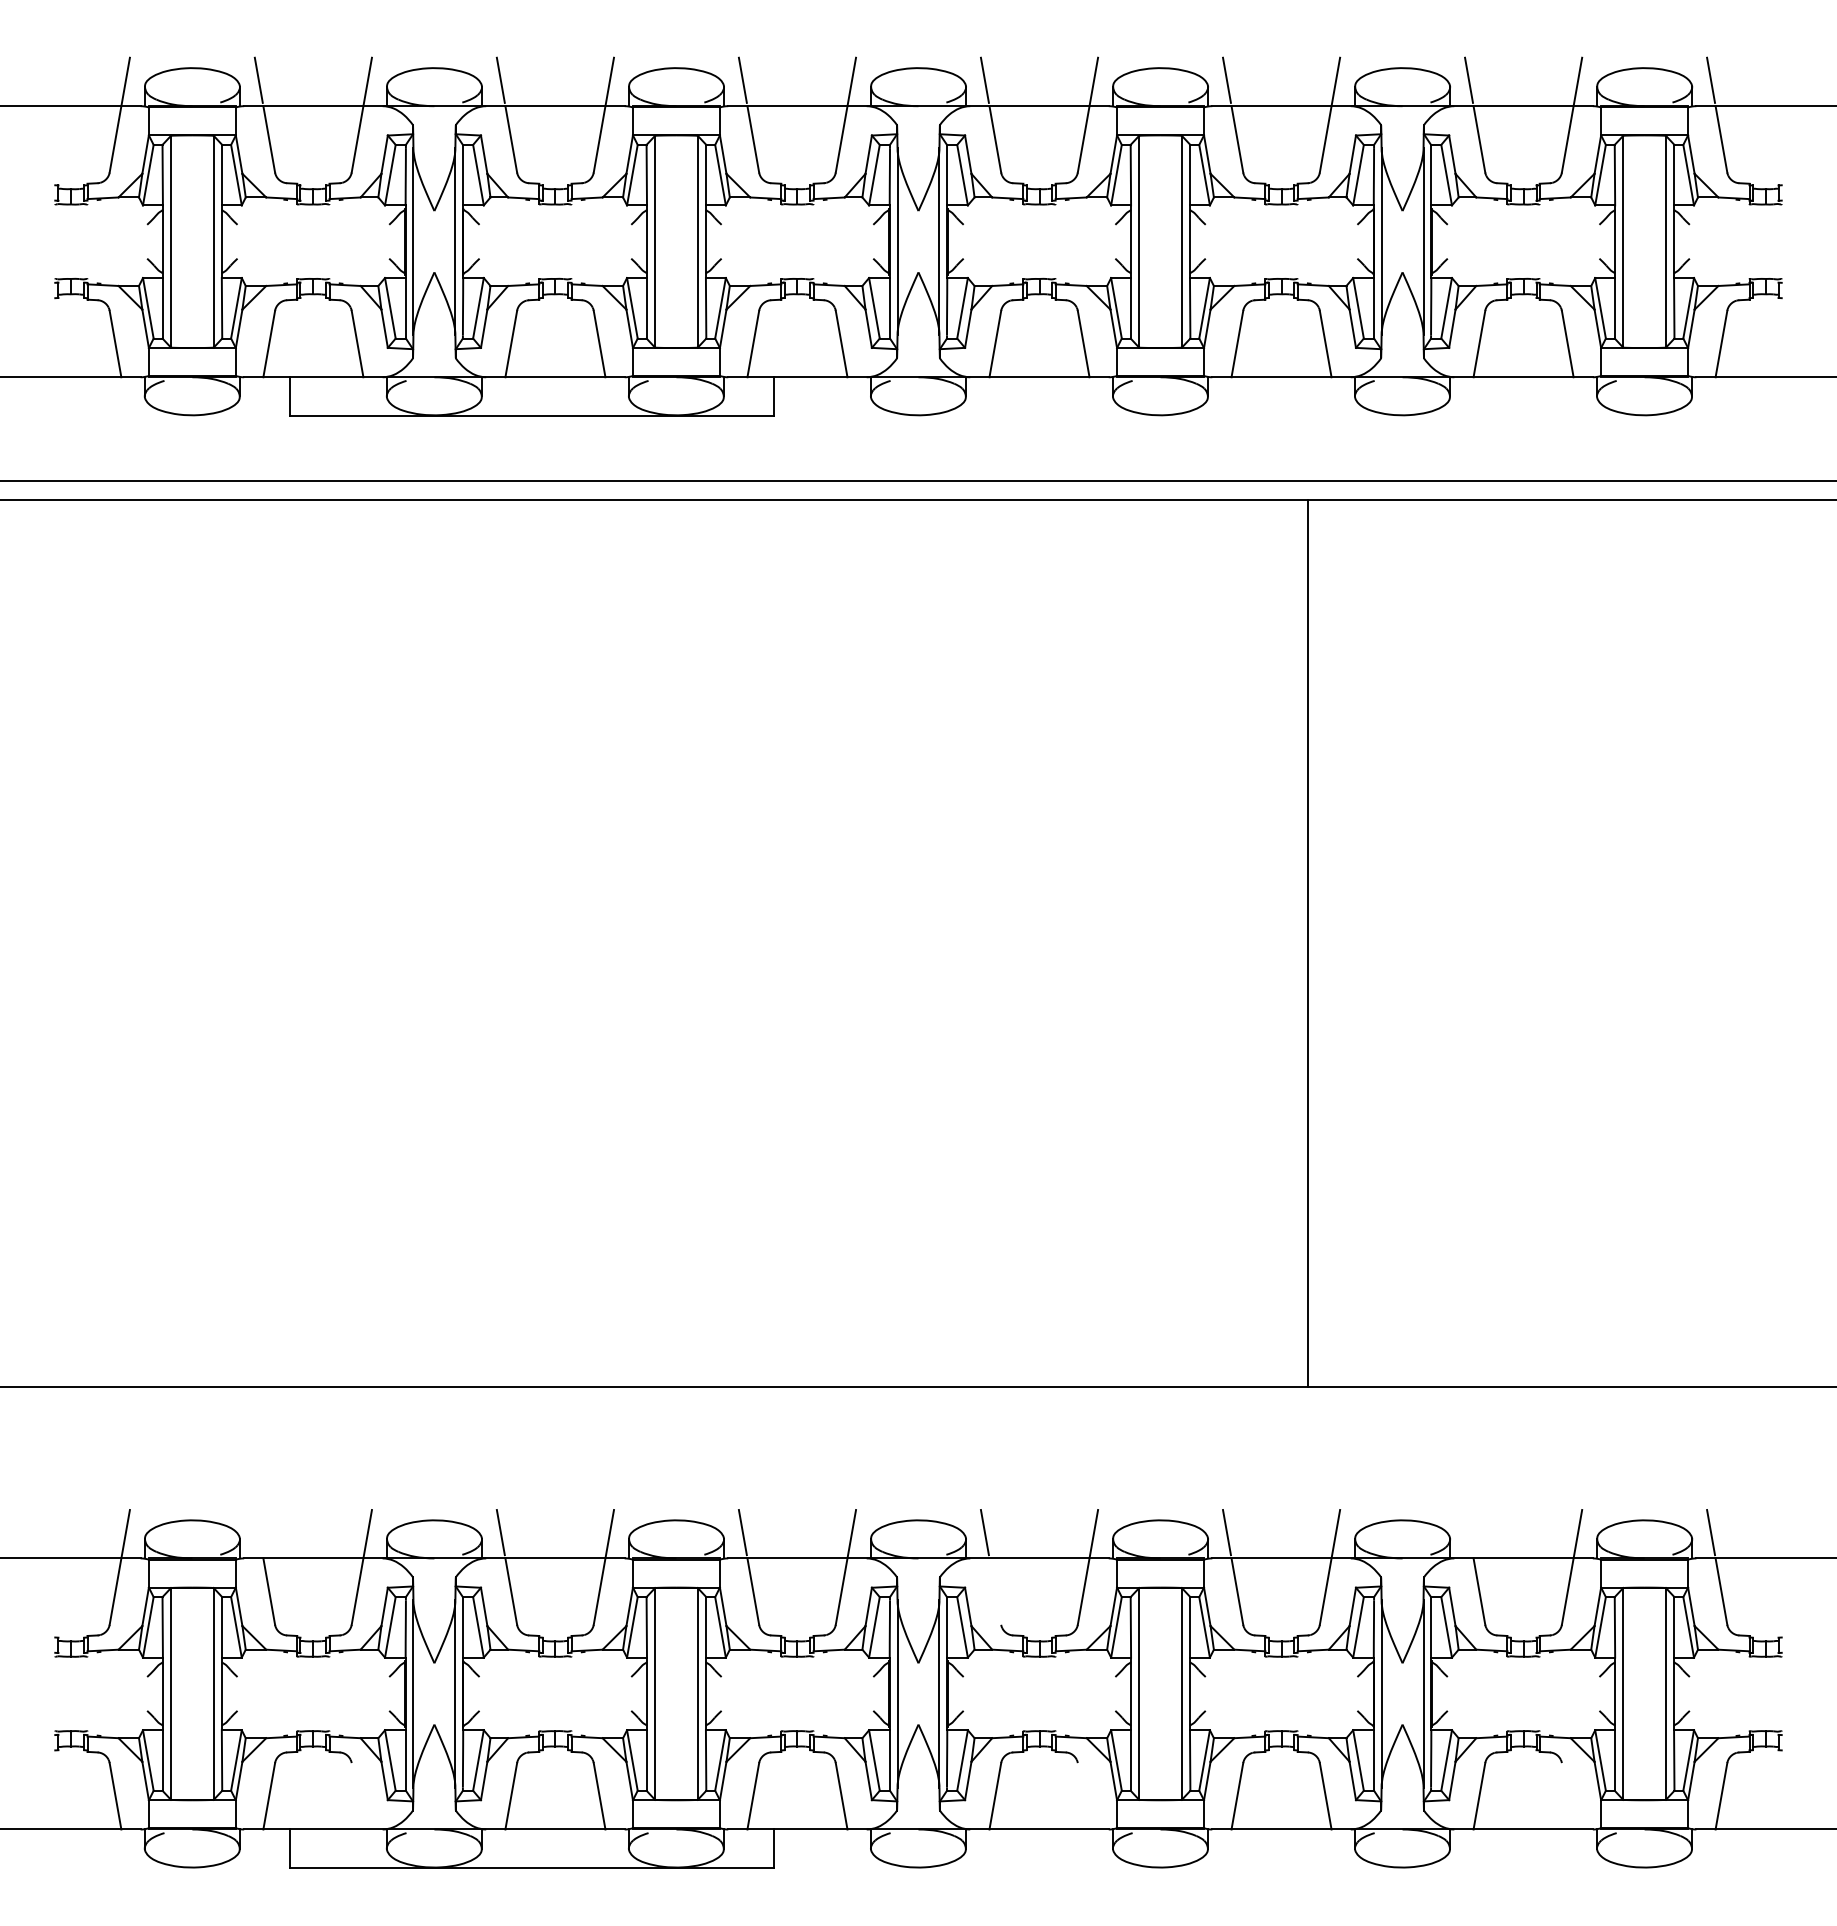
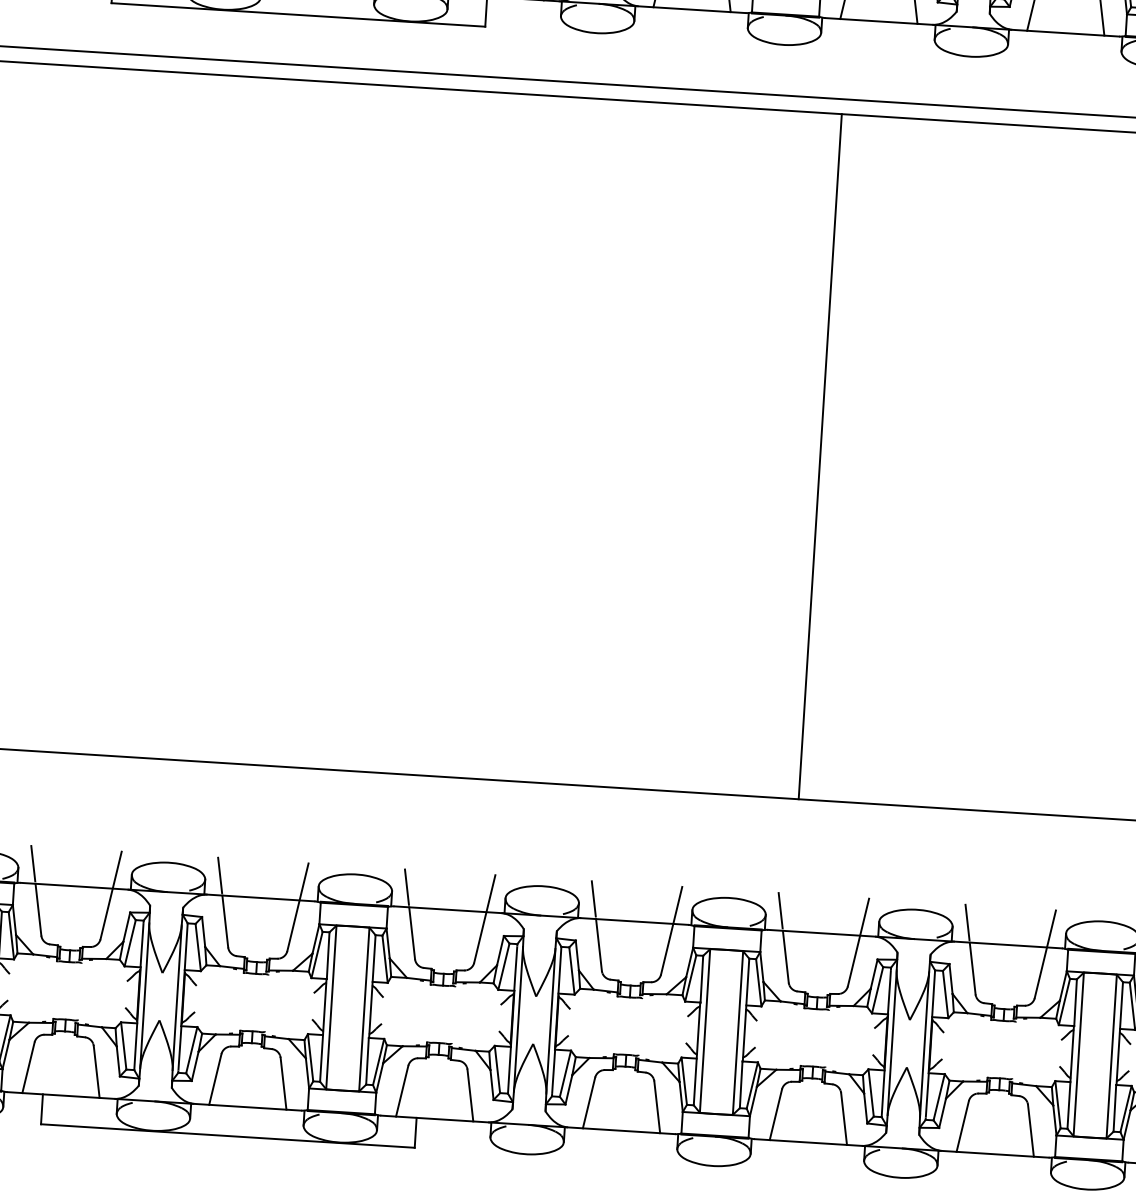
line: (1308, 943) -> (820, 456), moved
line: (258, 1532) -> (33, 863), added
line: (1468, 1532) -> (967, 922), added
line: (995, 1591) -> (599, 944), added
line: (357, 1796) -> (96, 1072), added
line: (1083, 1796) -> (657, 1107), added
line: (1567, 1796) -> (1030, 1130), added

